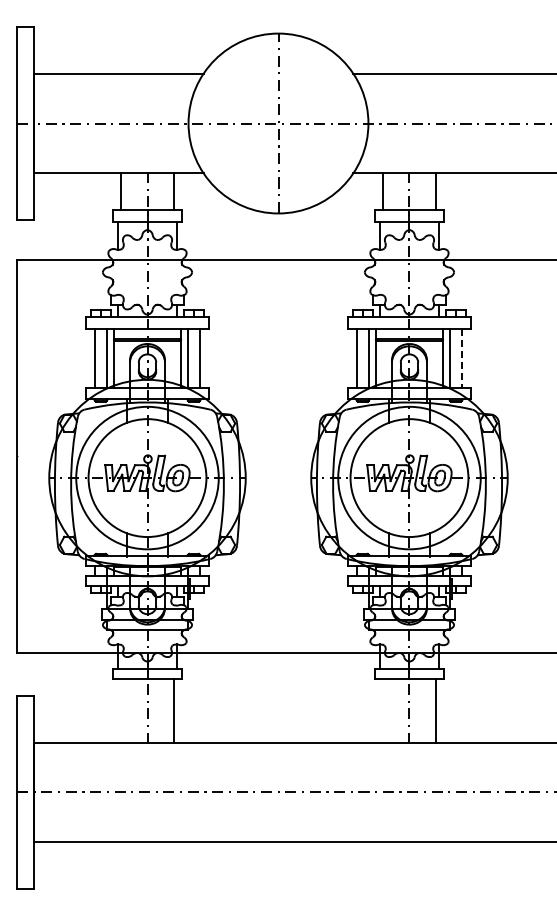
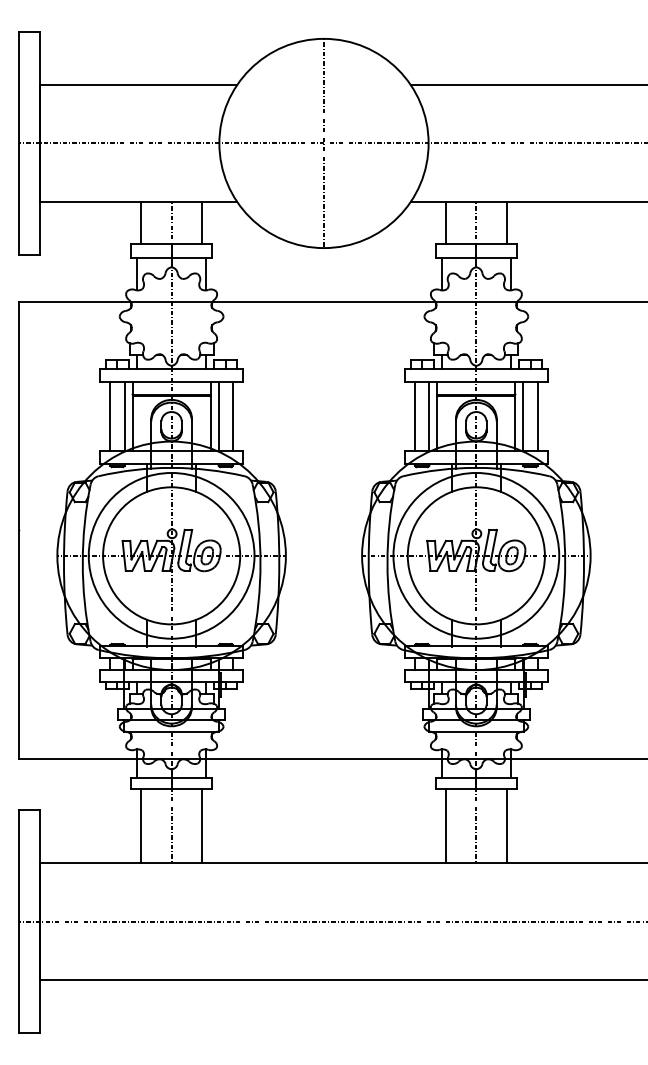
line: (462, 358) -> (538, 416), dashed -> solid
line: (121, 710) -> (141, 826), added
line: (383, 710) -> (446, 826), added

